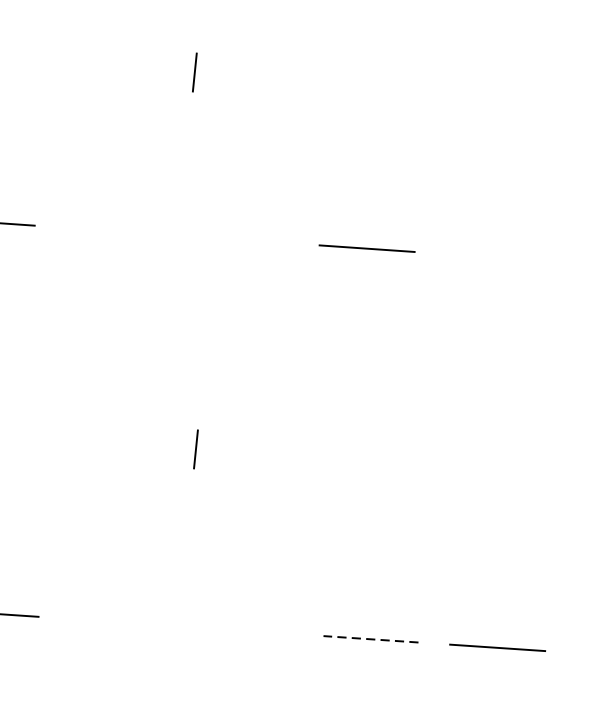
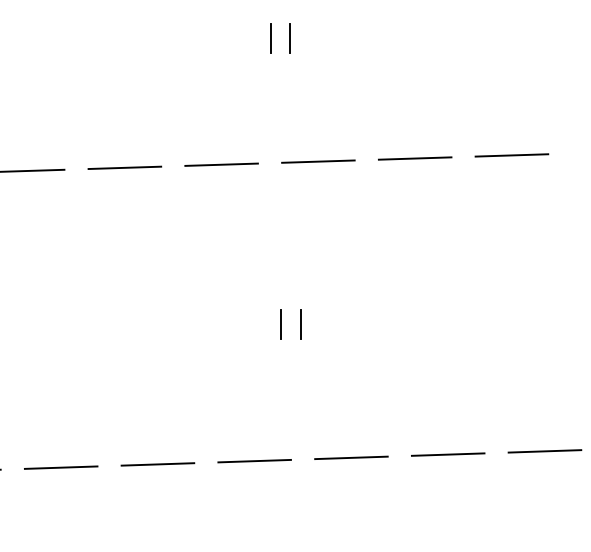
line: (219, 75) -> (289, 38), added
line: (113, 230) -> (221, 164), added
line: (240, 239) -> (318, 161), added
line: (493, 257) -> (511, 155), added
line: (170, 446) -> (281, 323), added
line: (117, 621) -> (254, 460), added
line: (244, 630) -> (351, 457), added
line: (370, 639) -> (447, 454), dashed -> solid

